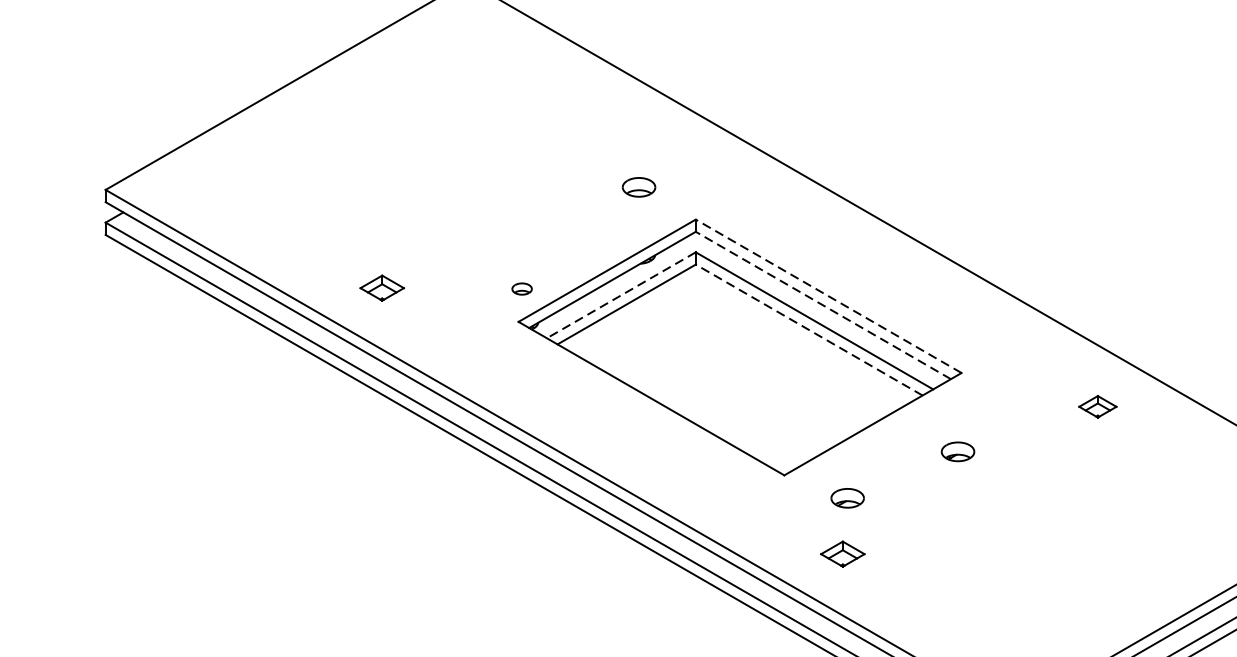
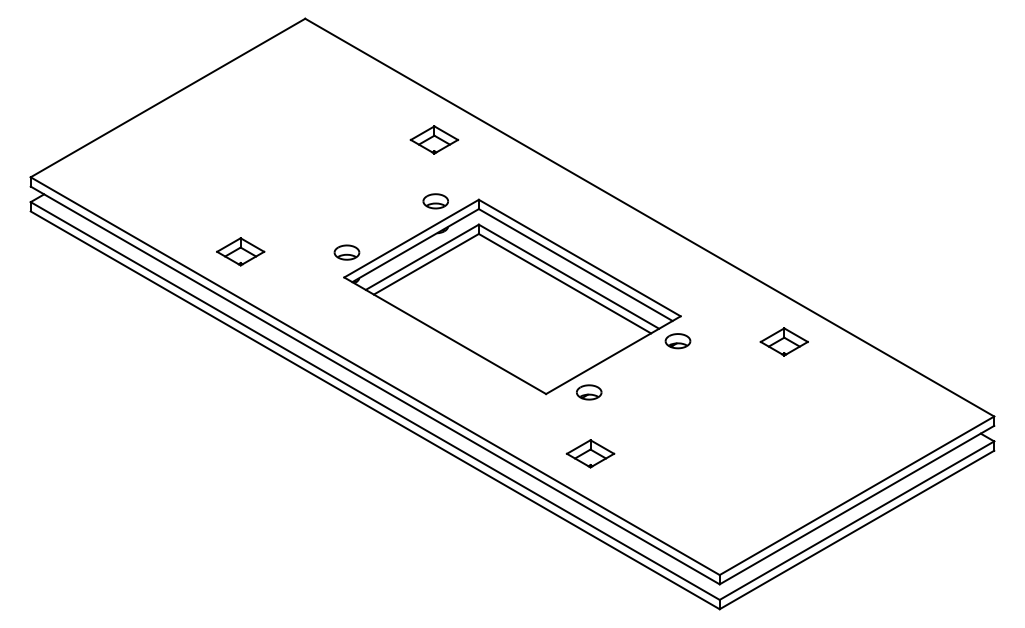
part: (637, 140) -> (434, 139), added
part: (638, 187) -> (435, 201), moved
part: (381, 287) -> (240, 251), size x1.43
part: (521, 288) -> (346, 252), size x1.67
line: (620, 295) -> (421, 257), dashed -> solid
line: (828, 296) -> (579, 258), dashed -> solid
line: (823, 306) -> (575, 265), dashed -> solid
line: (808, 329) -> (564, 283), dashed -> solid
part: (1096, 406) -> (783, 341), size x1.67
part: (957, 452) -> (677, 341), moved
part: (848, 498) -> (589, 392), moved
part: (842, 553) -> (590, 453), size x1.43

